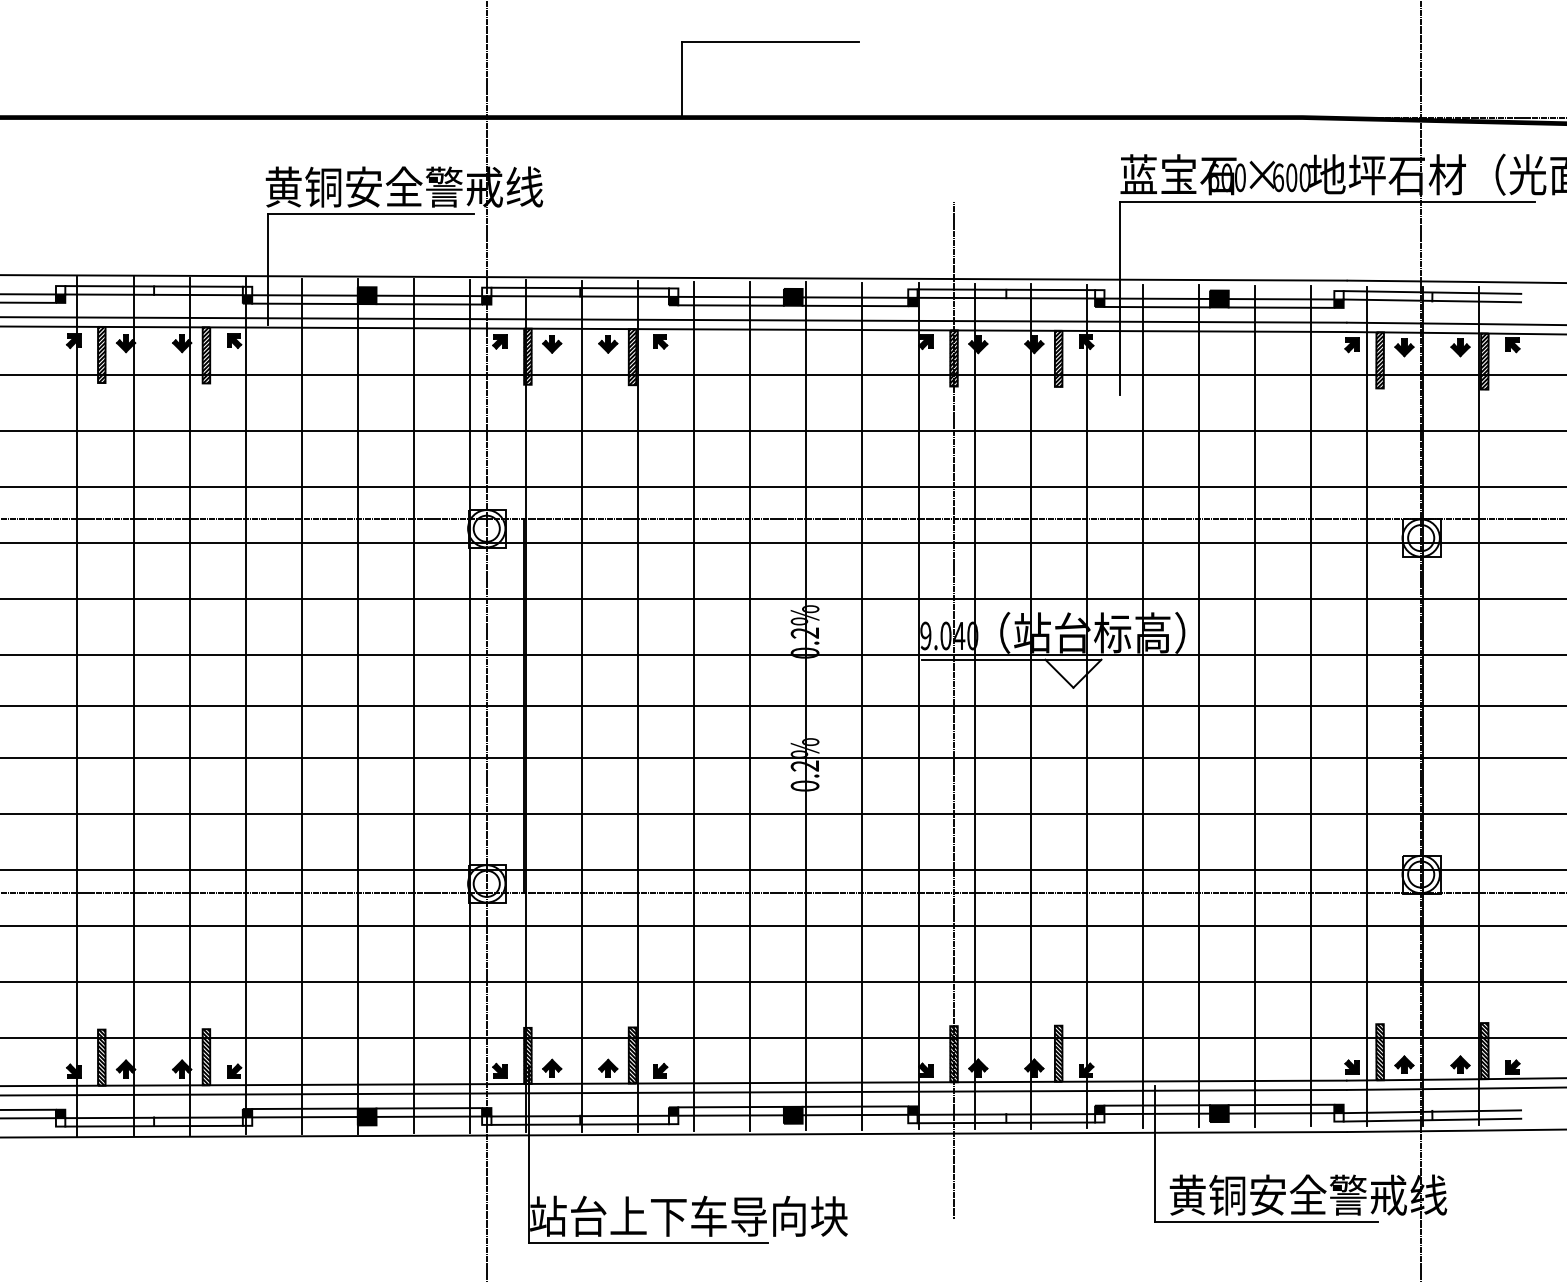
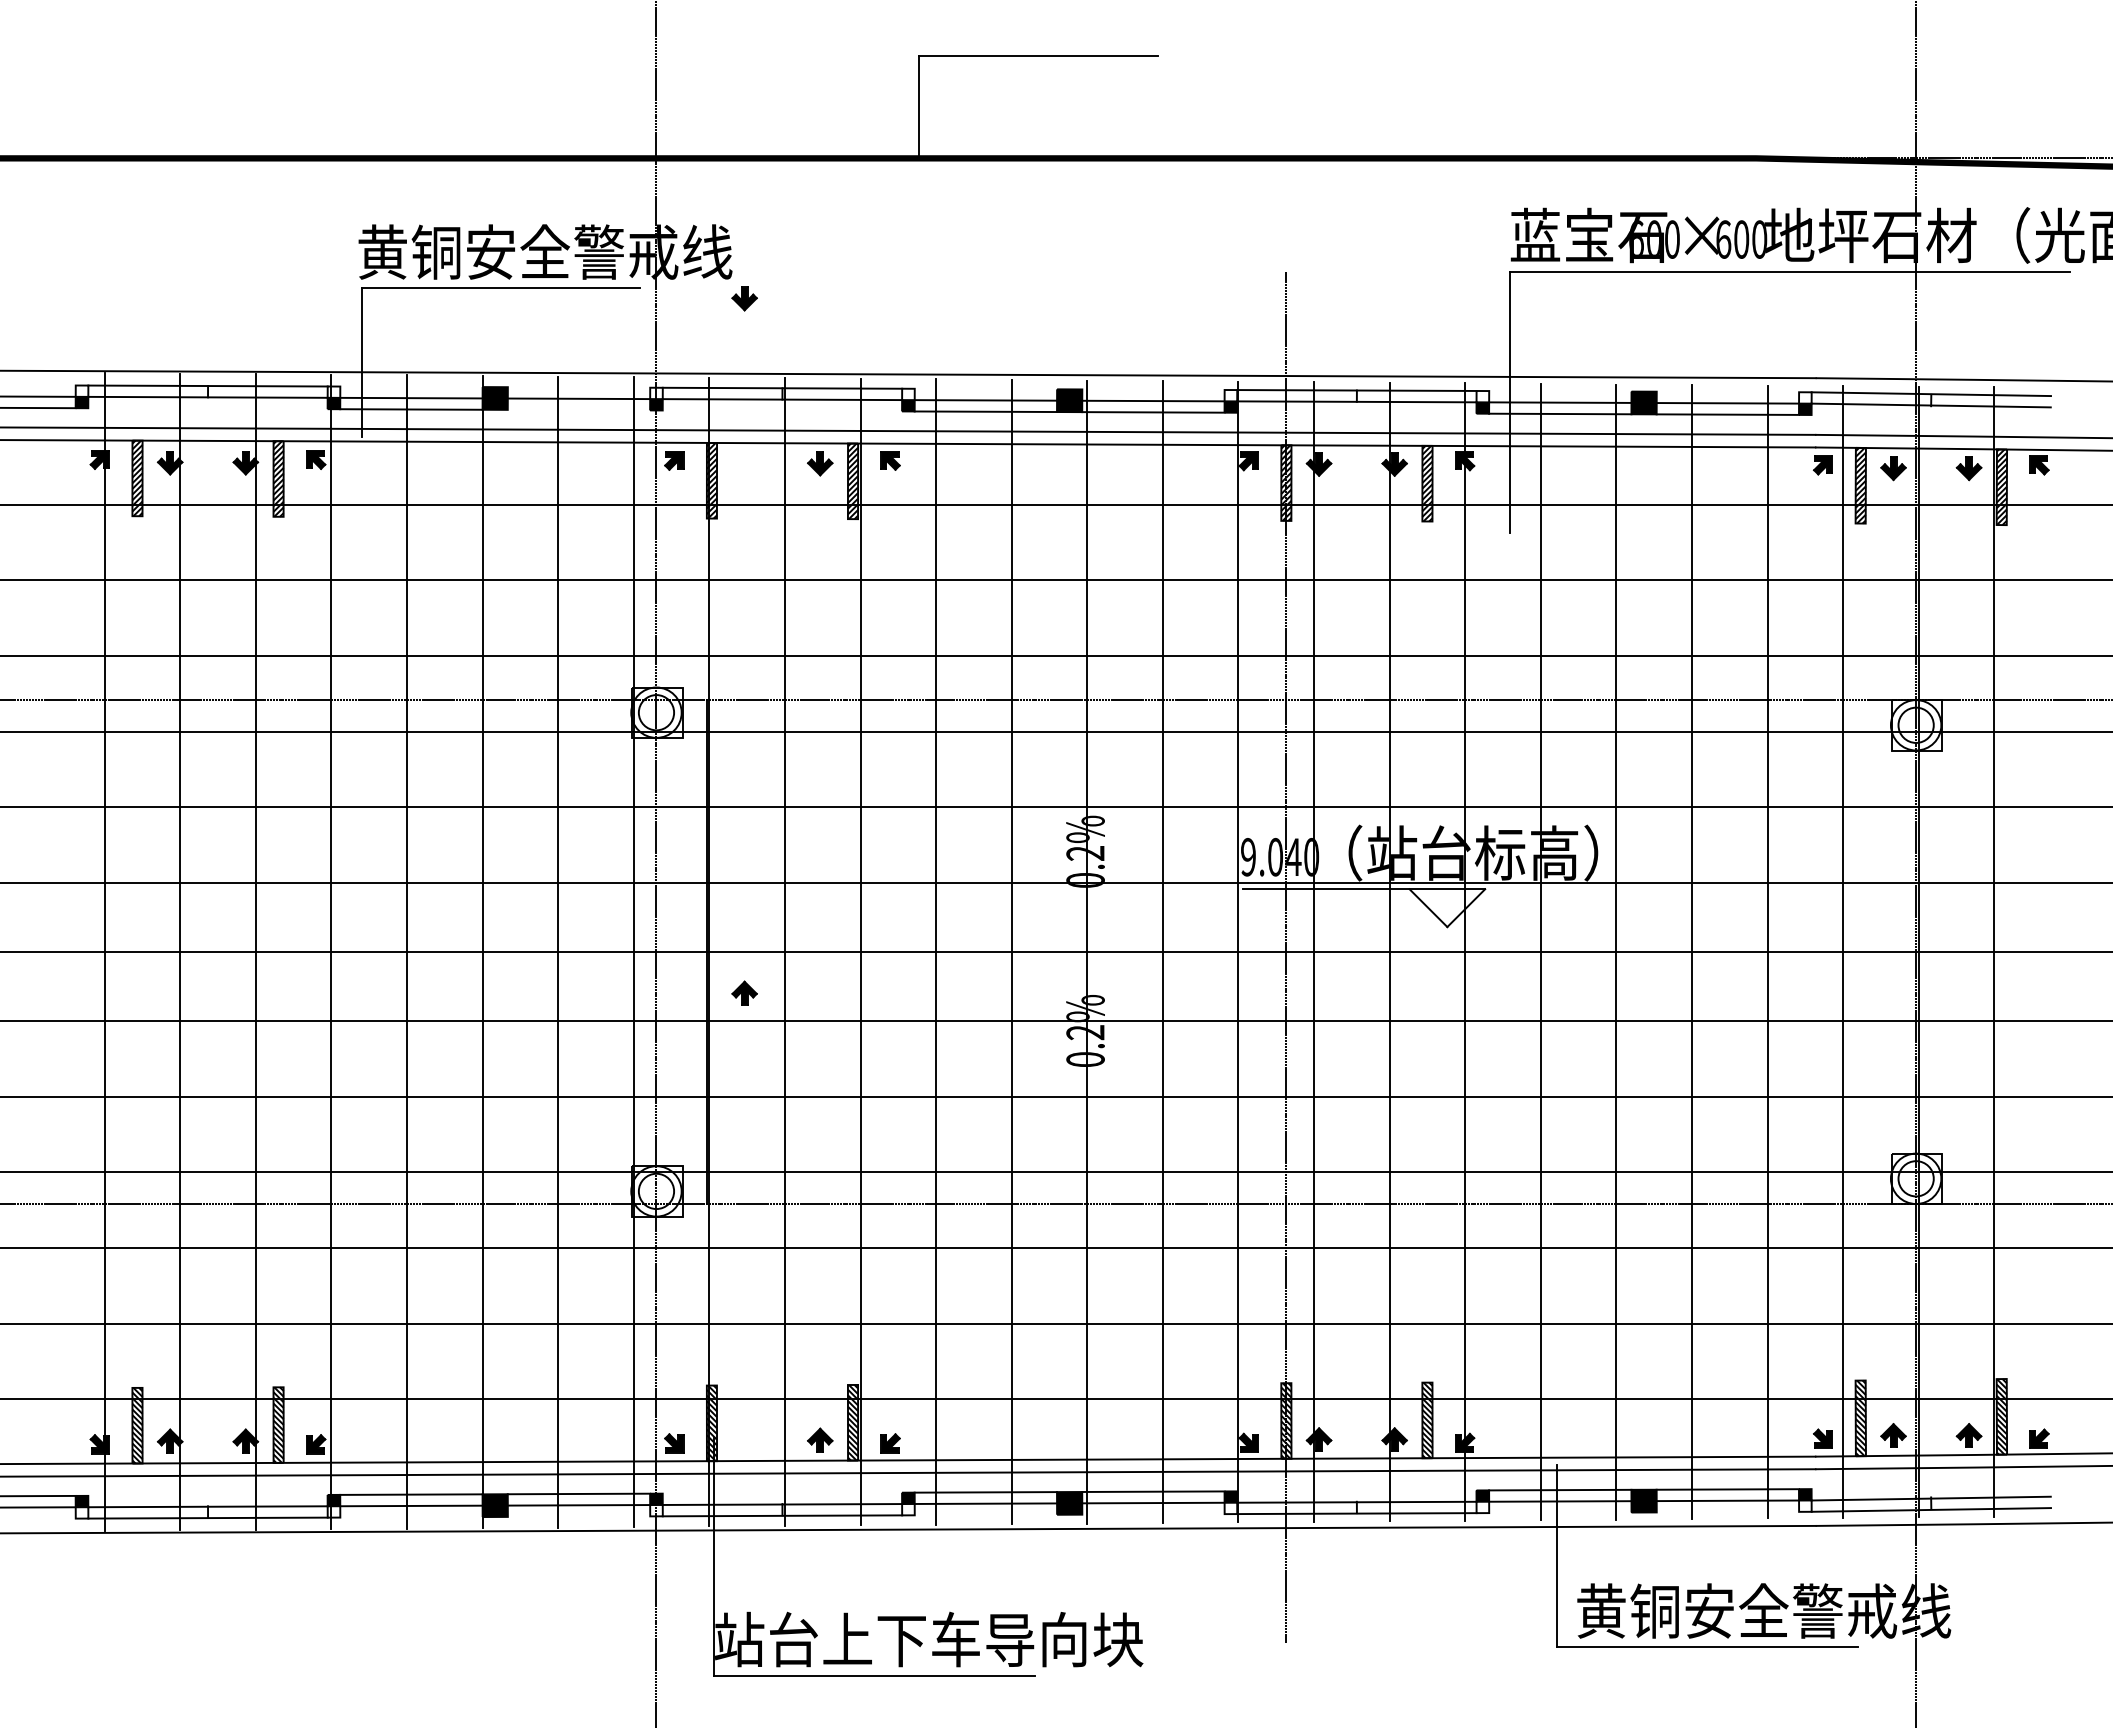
line: (428, 303) -> (578, 409), removed
part: (552, 343) -> (744, 298), moved
part: (552, 1067) -> (744, 992), moved

